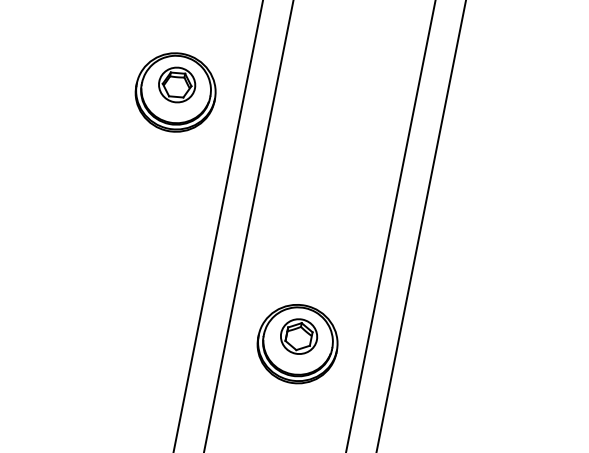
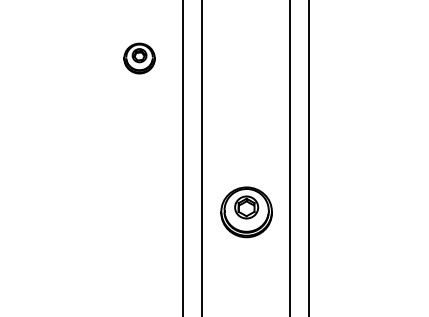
part: (175, 92) -> (139, 58), size x0.6
part: (297, 344) -> (246, 212), moved

